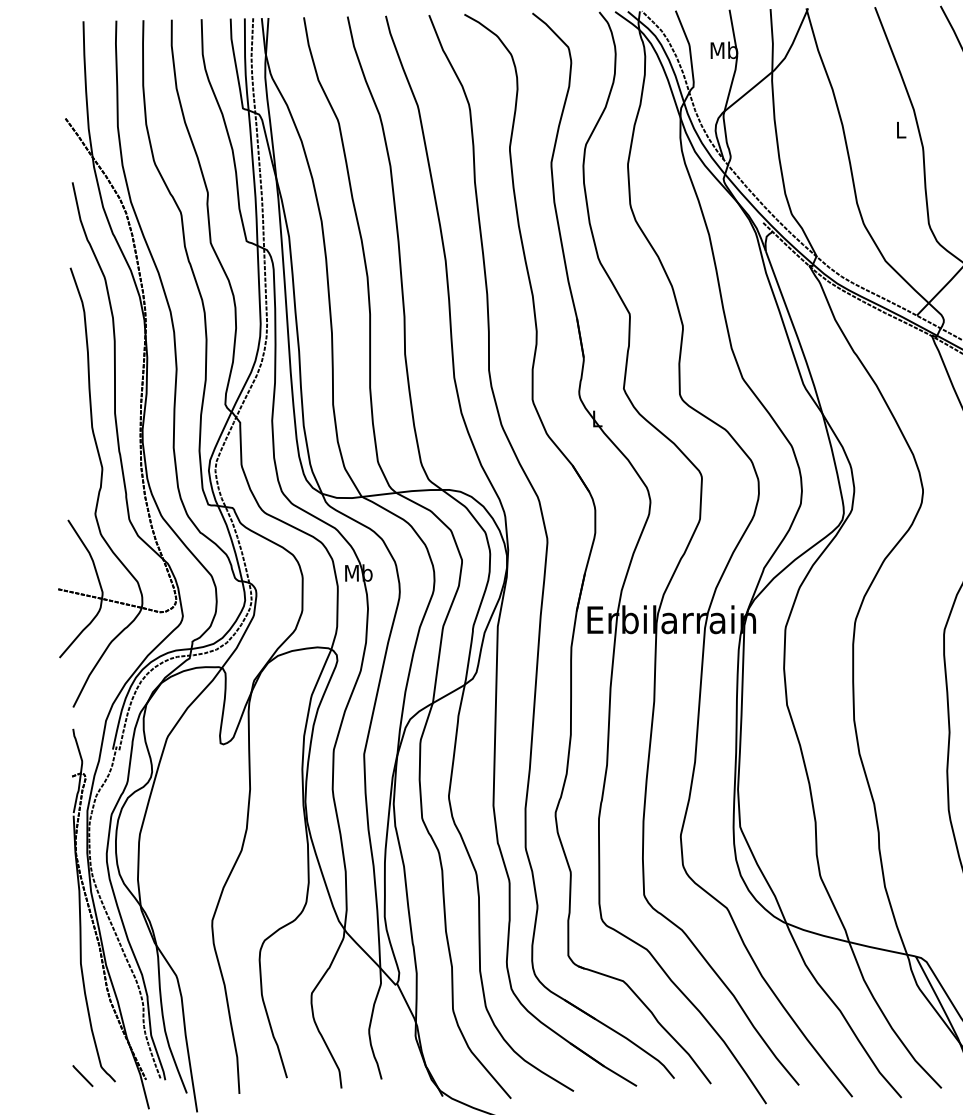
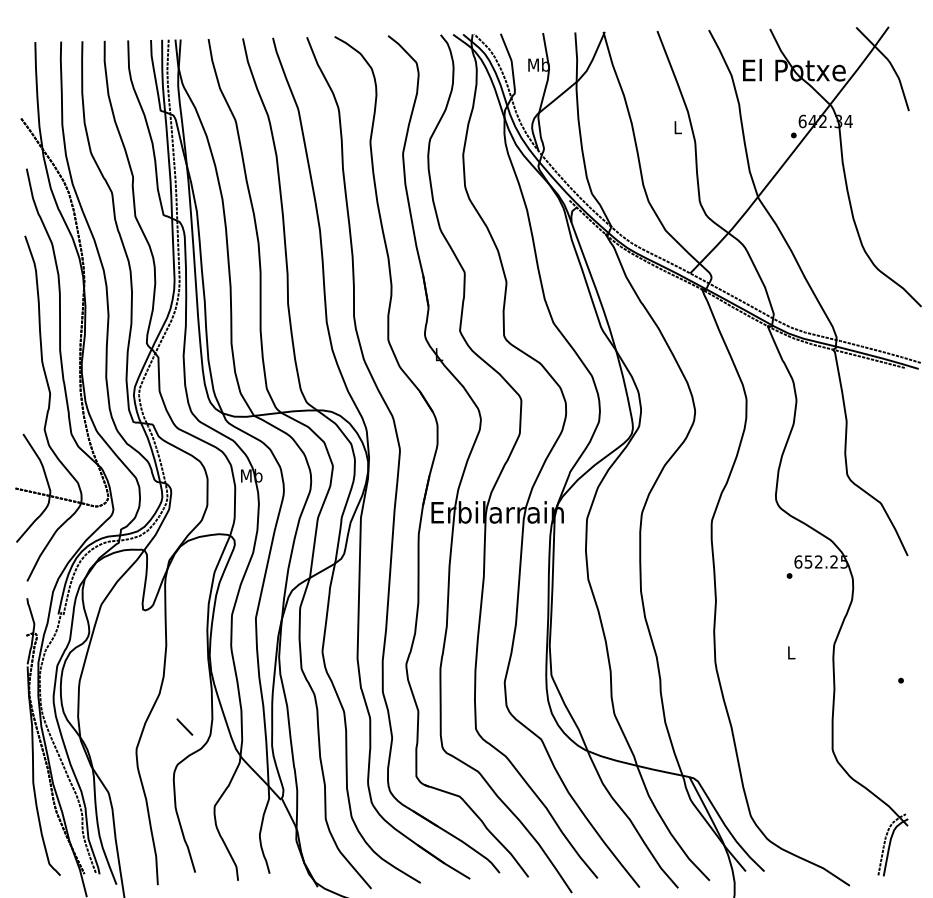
line: (82, 1075) -> (184, 726), moved

